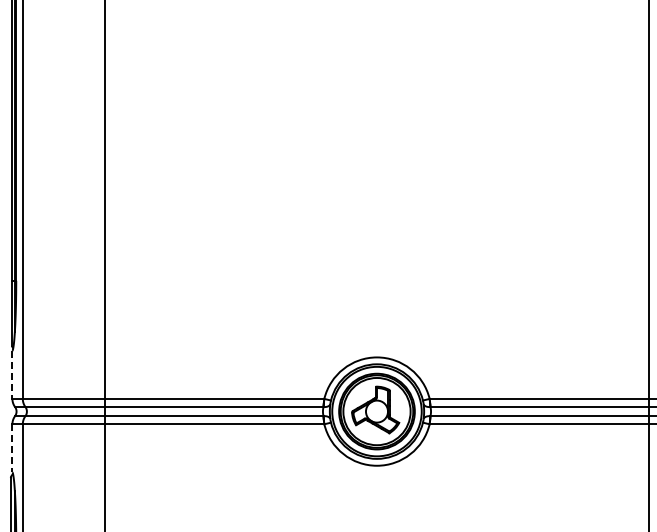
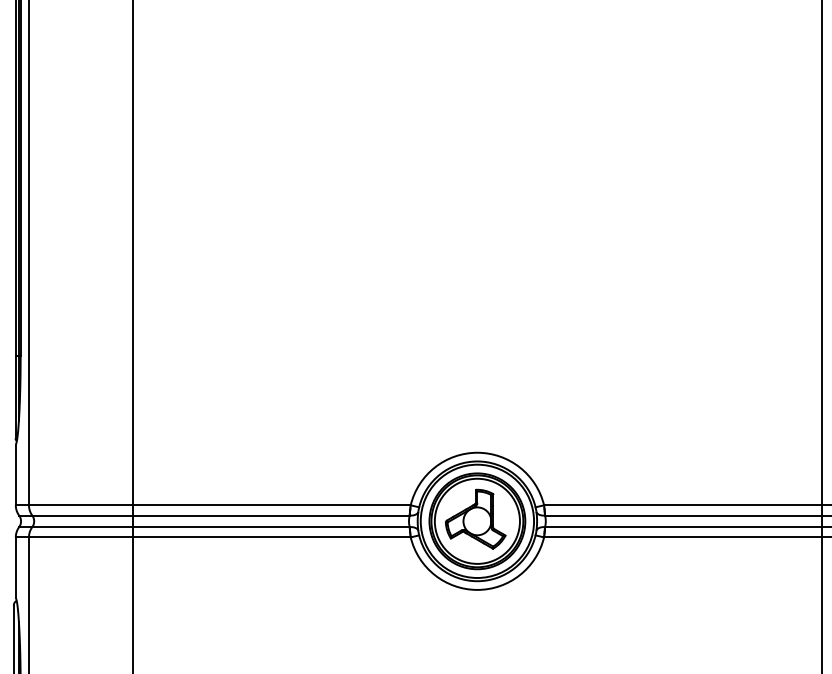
line: (12, 375) -> (15, 475), dashed -> solid
line: (12, 448) -> (15, 568), dashed -> solid

